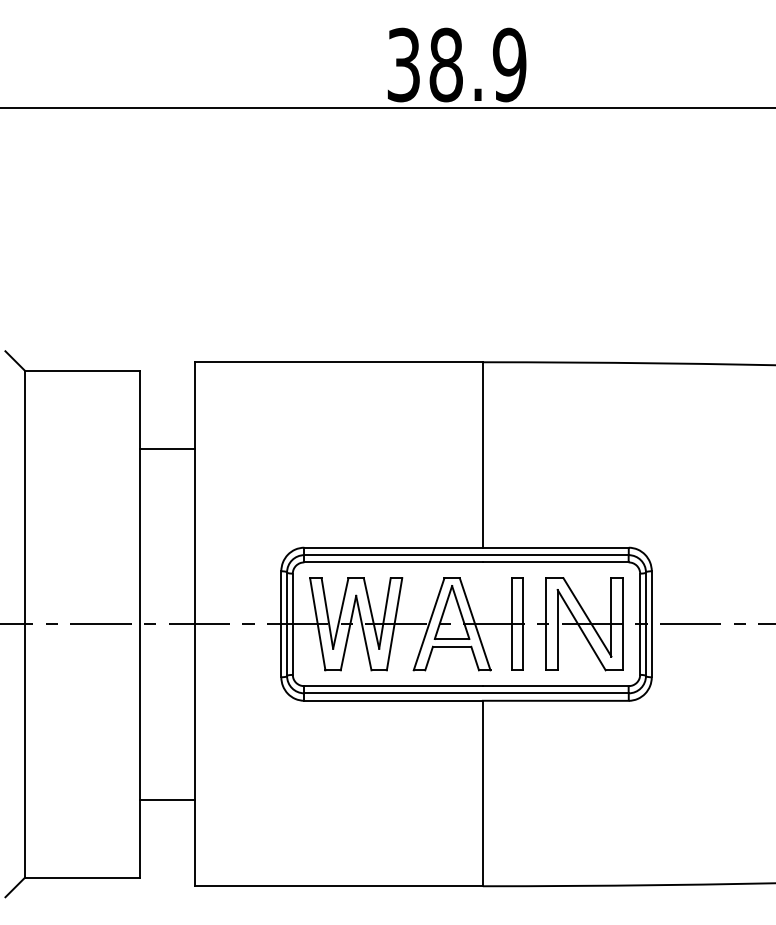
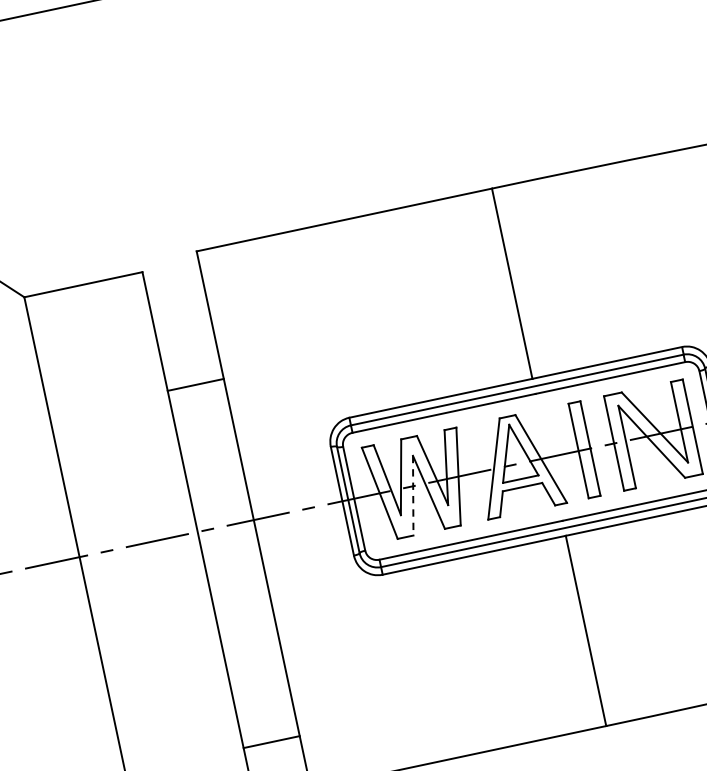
line: (167, 448) -> (195, 384), moved
line: (348, 633) -> (413, 496), solid -> dashed
line: (167, 799) -> (271, 741), moved

